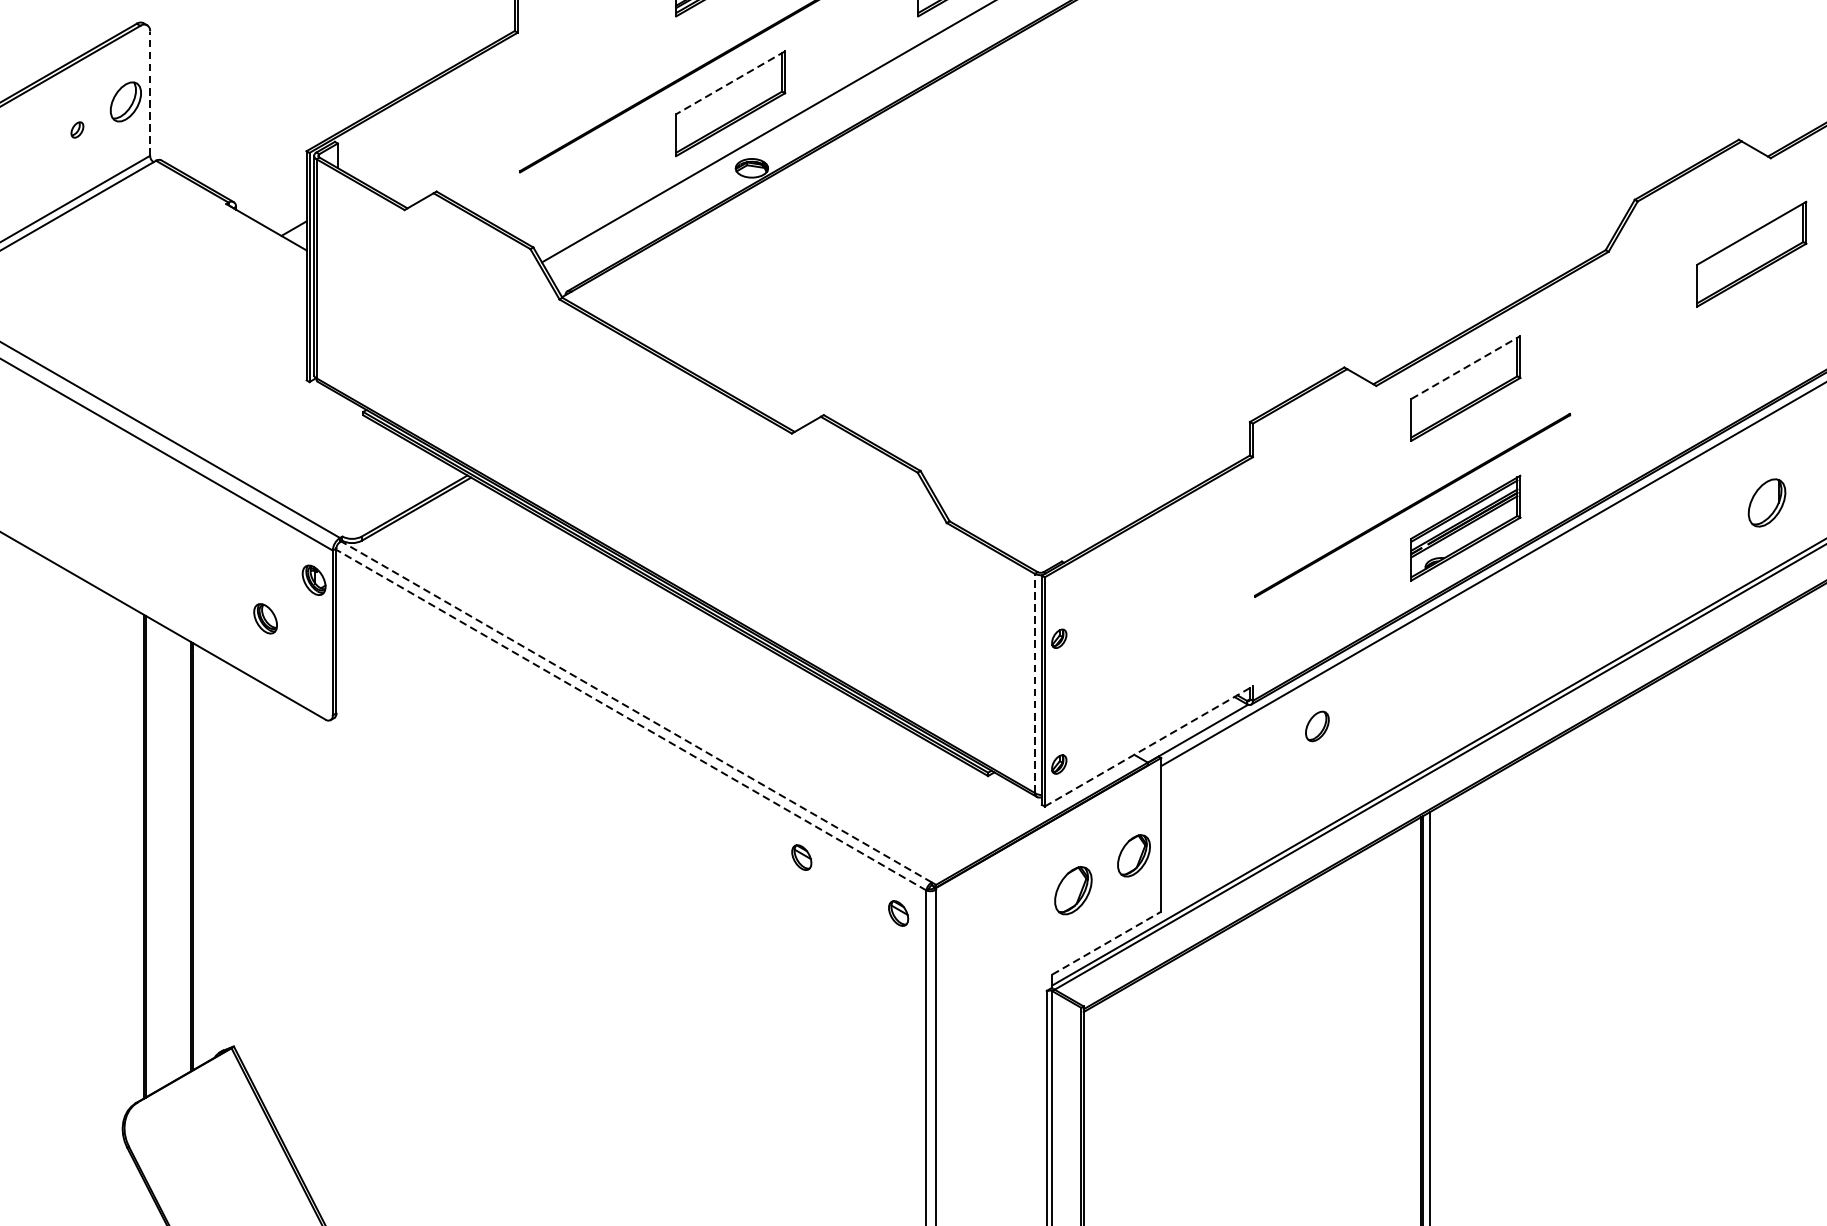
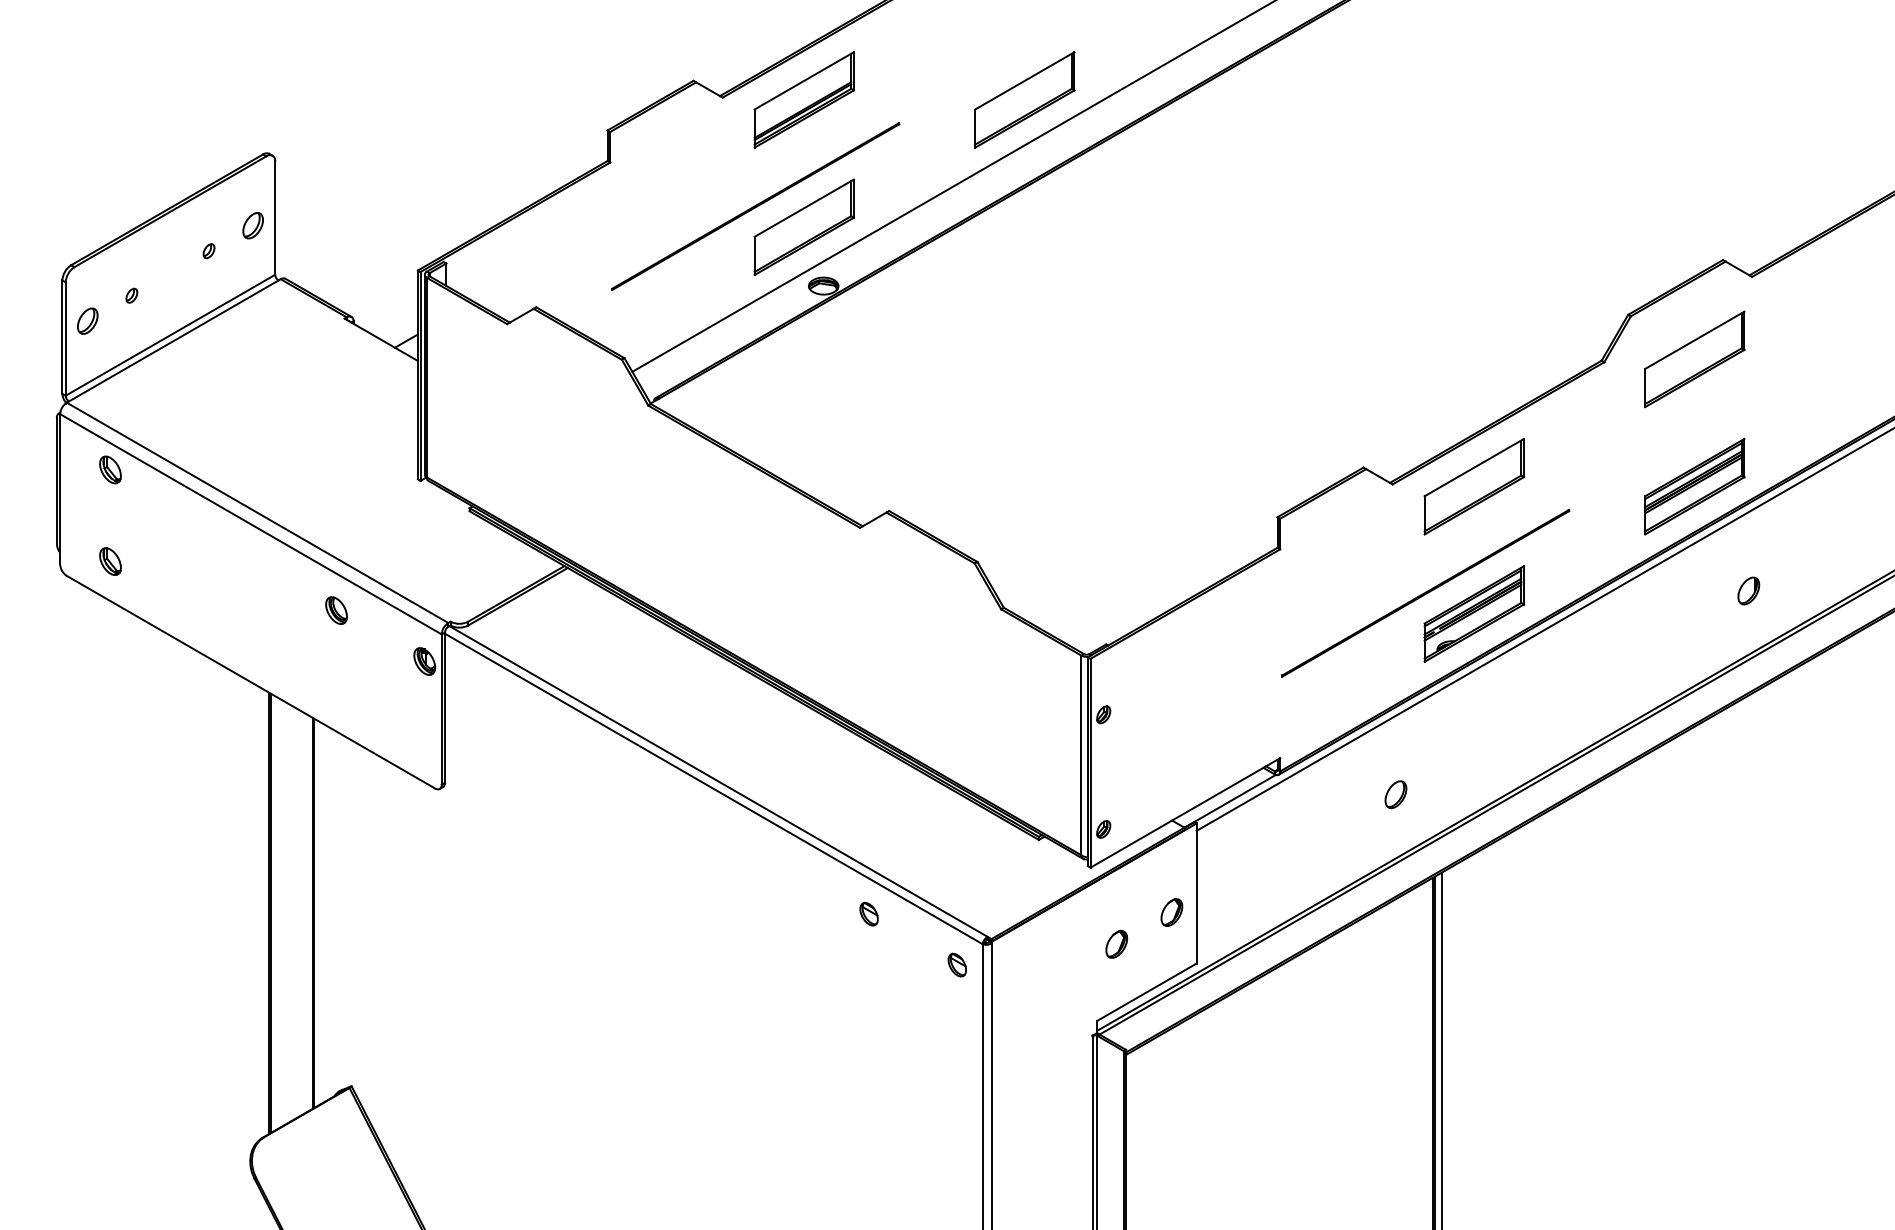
line: (729, 83) -> (803, 208), dashed -> solid
line: (150, 94) -> (275, 218), dashed -> solid
part: (125, 101) -> (252, 225), size x0.71
part: (1751, 254) -> (1694, 359), moved
line: (1466, 367) -> (1474, 467), dashed -> solid
part: (1707, 388) -> (1694, 486), added
part: (1766, 502) -> (1748, 590), size x0.62
part: (265, 618) -> (336, 610), moved
line: (1034, 683) -> (1081, 755), dashed -> solid
line: (636, 711) -> (718, 781), dashed -> solid
line: (631, 719) -> (713, 788), dashed -> solid
part: (1316, 726) -> (1395, 794), moved
line: (1148, 745) -> (1185, 812), dashed -> solid
part: (1133, 855) -> (1171, 912), size x0.71
part: (1073, 890) -> (1116, 944), size x0.62
line: (1107, 942) -> (1147, 991), dashed -> solid

